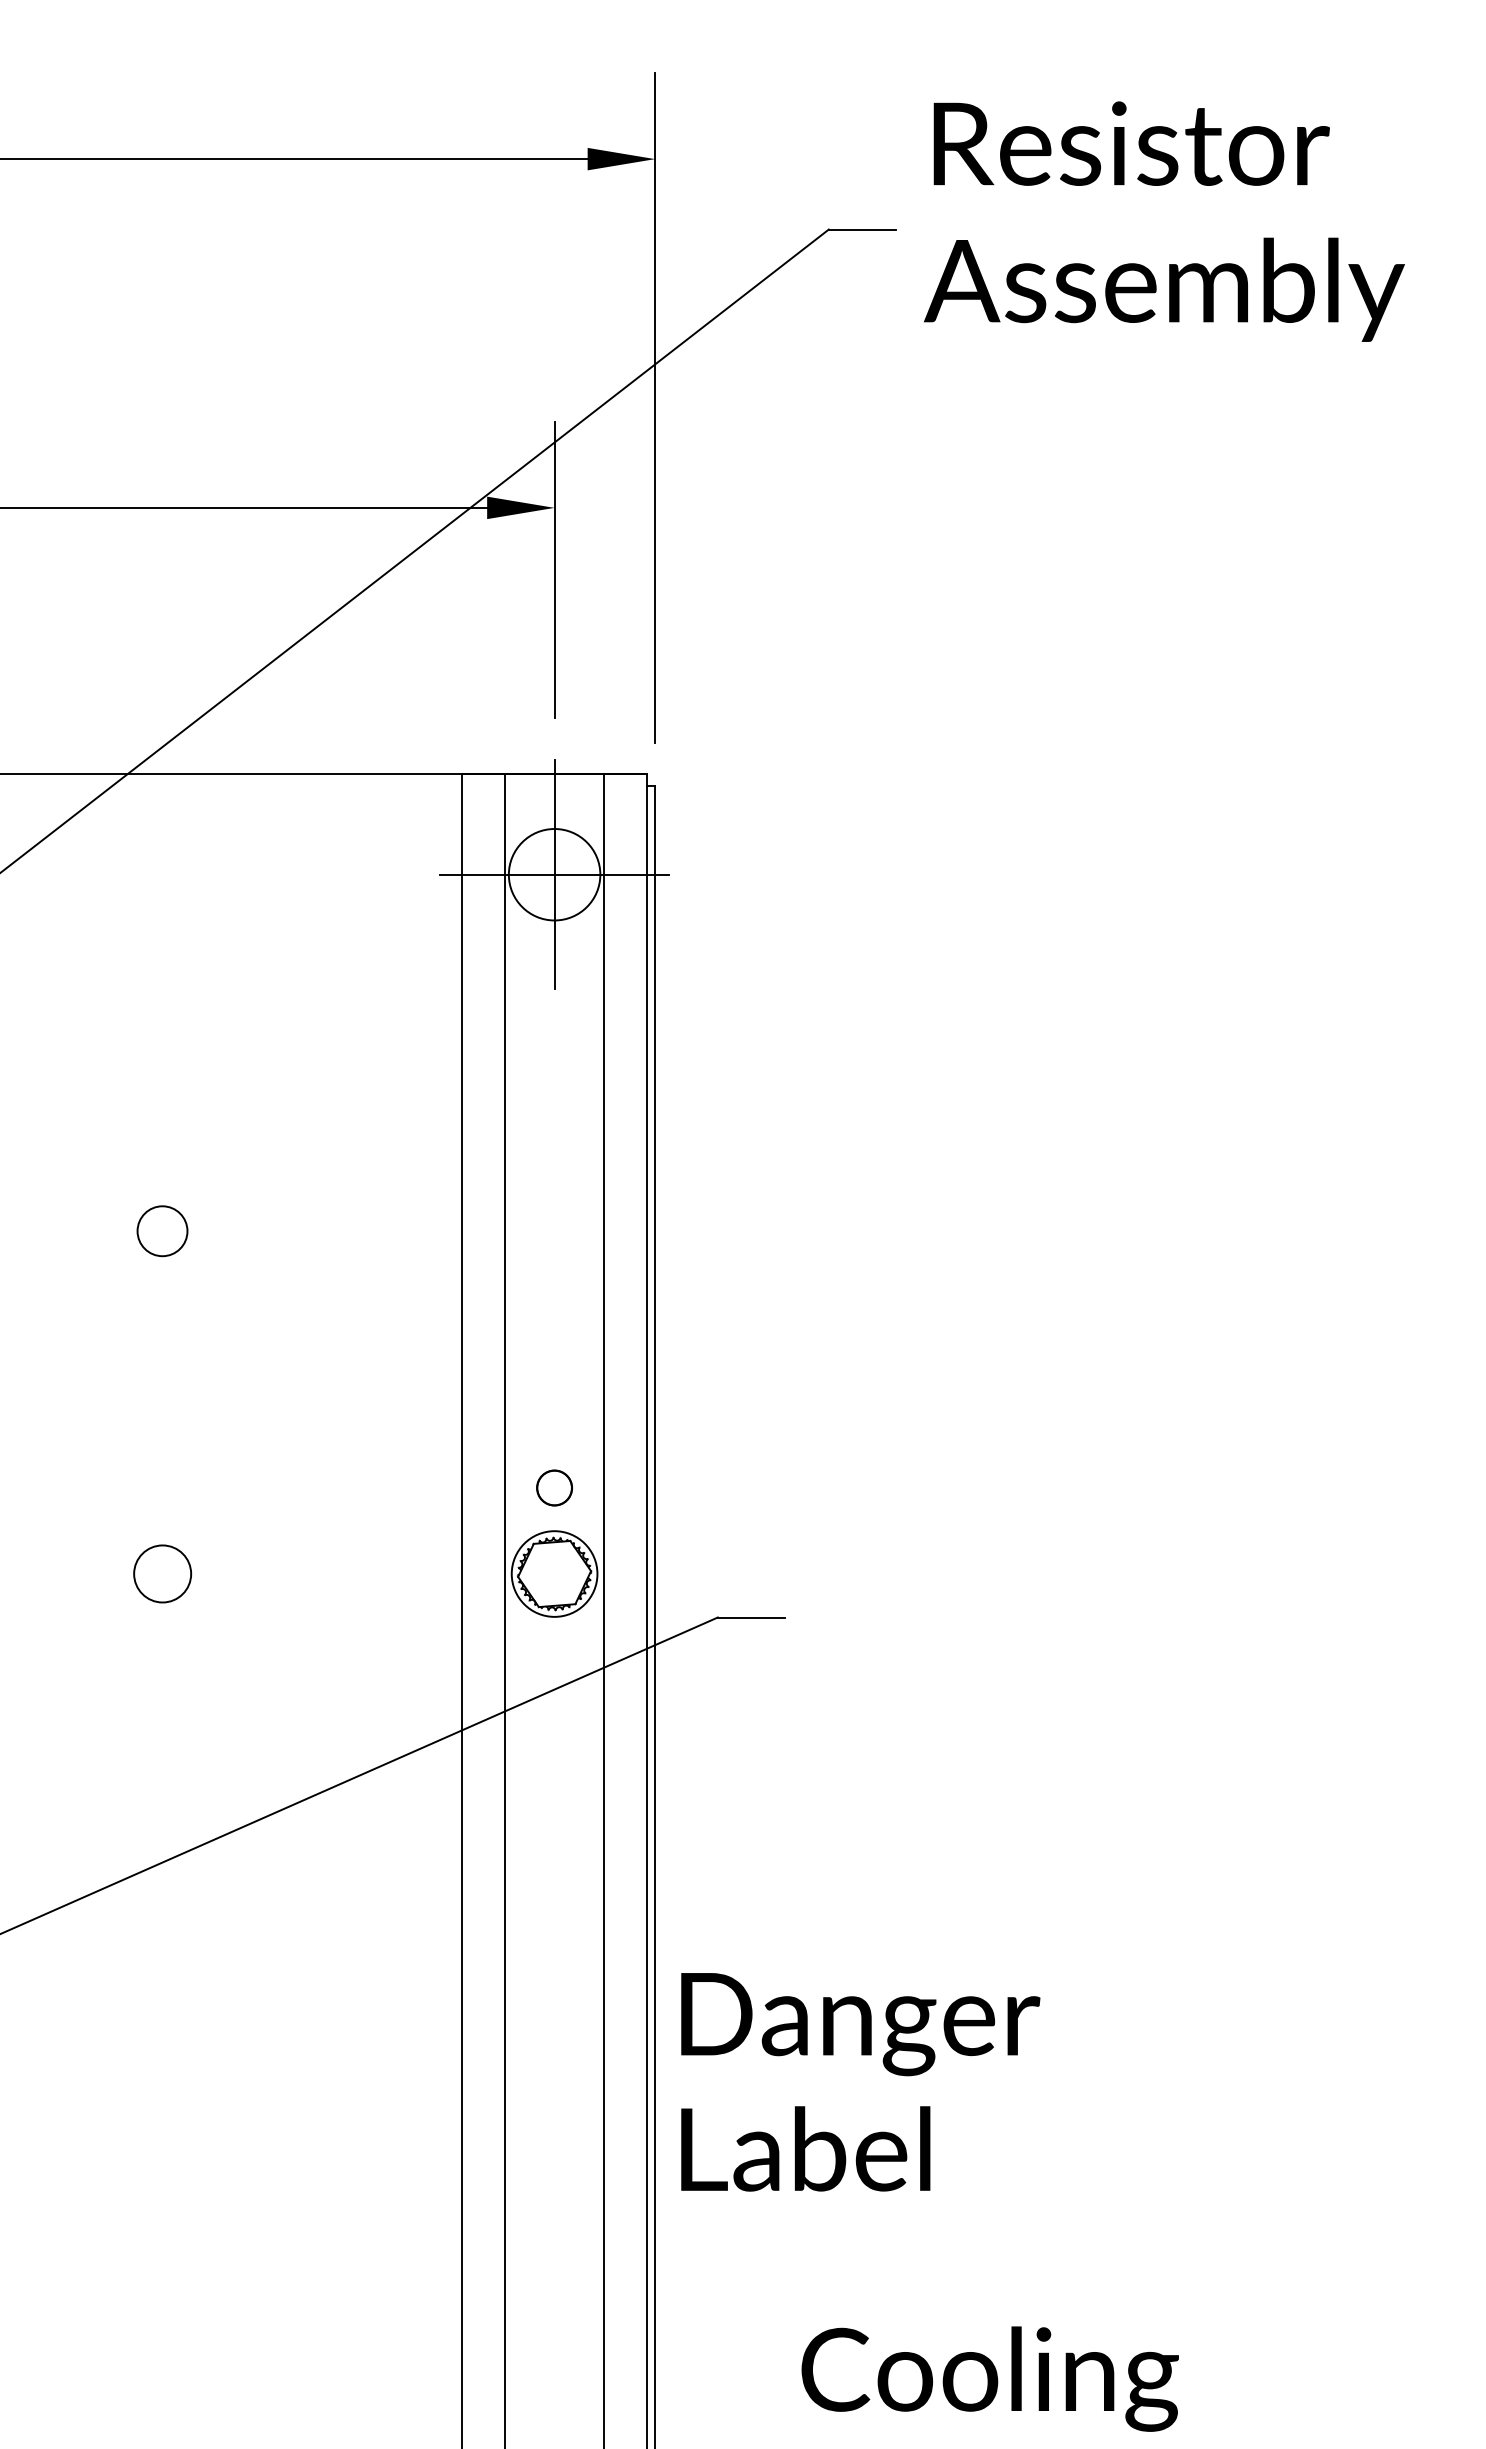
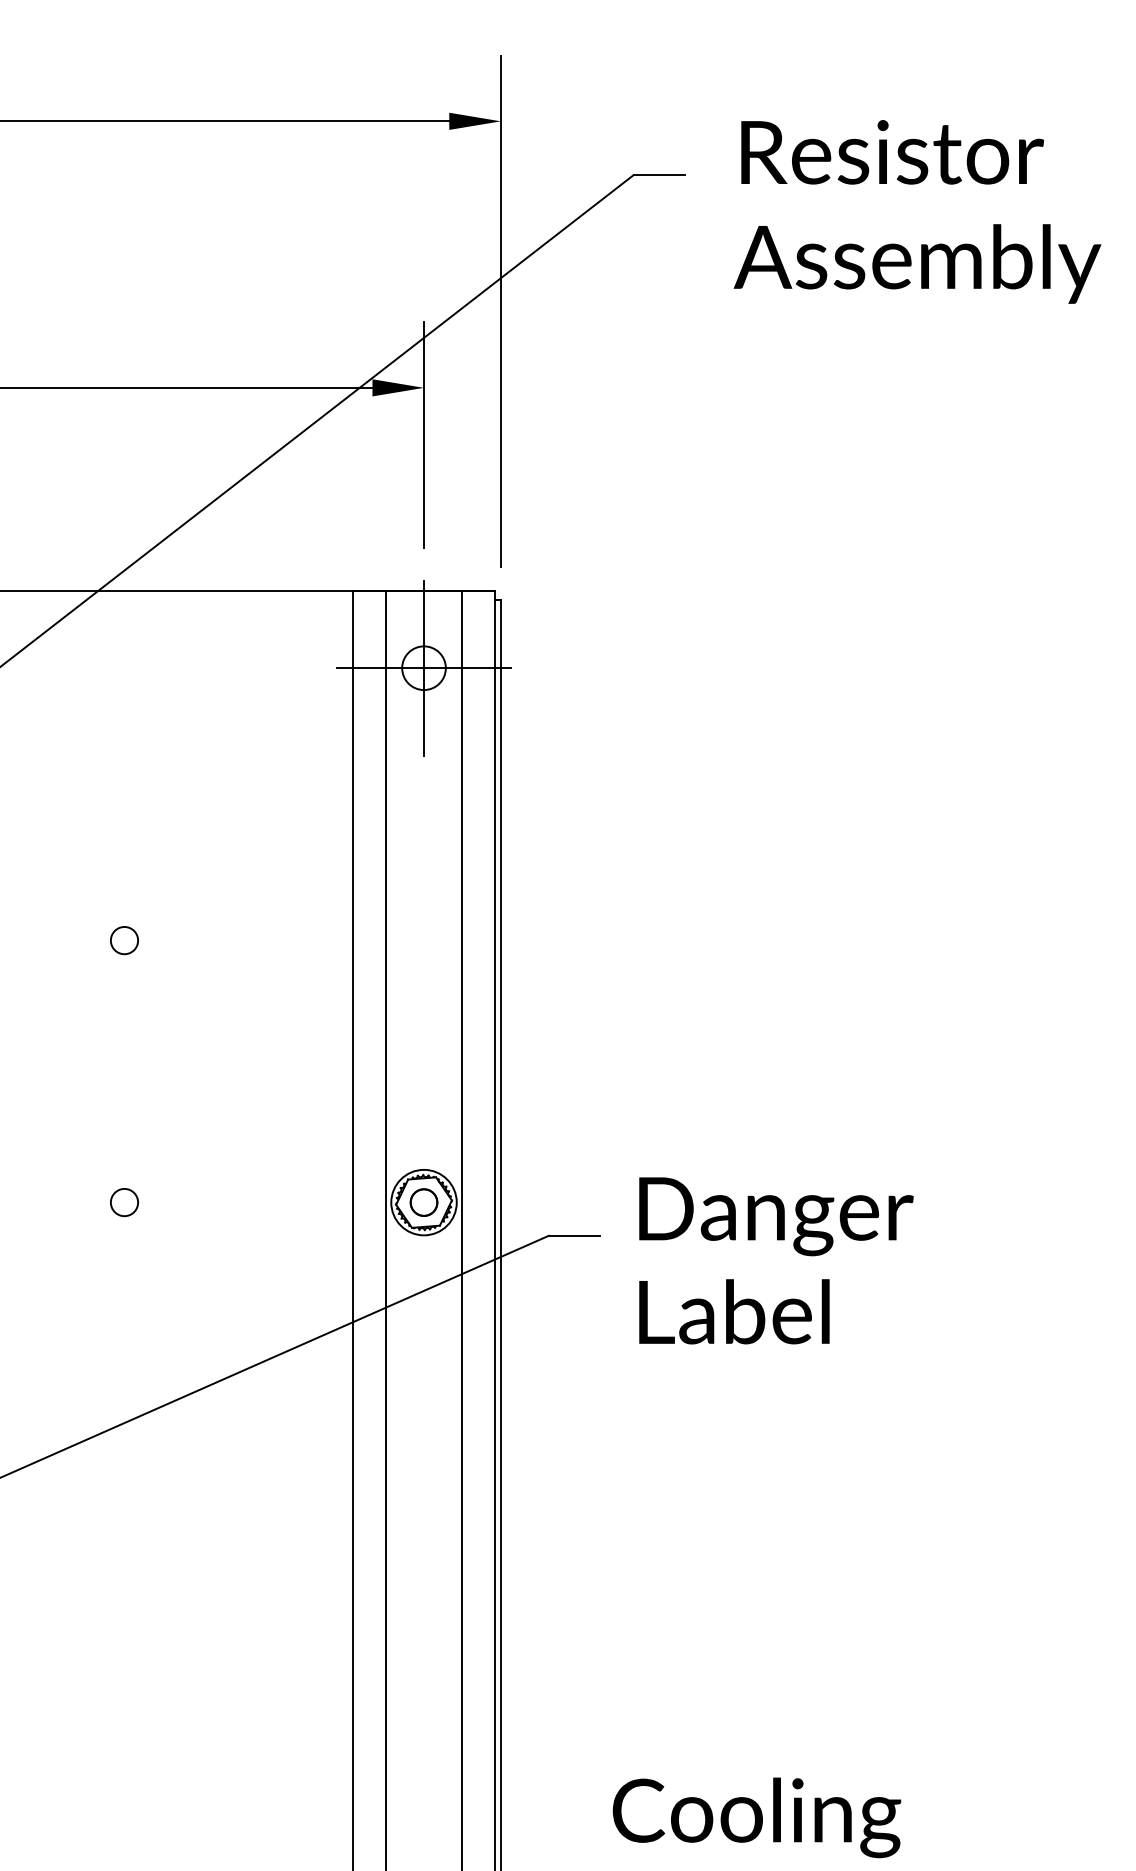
text: (1164, 221) -> (917, 211), moved
circle: (554, 874) -> (423, 668), size x0.62
circle: (162, 1230) -> (124, 940), size x0.71
circle: (554, 1487) -> (423, 1202), moved
circle: (162, 1573) -> (124, 1202), size x0.62
text: (860, 2082) -> (776, 1261), moved

